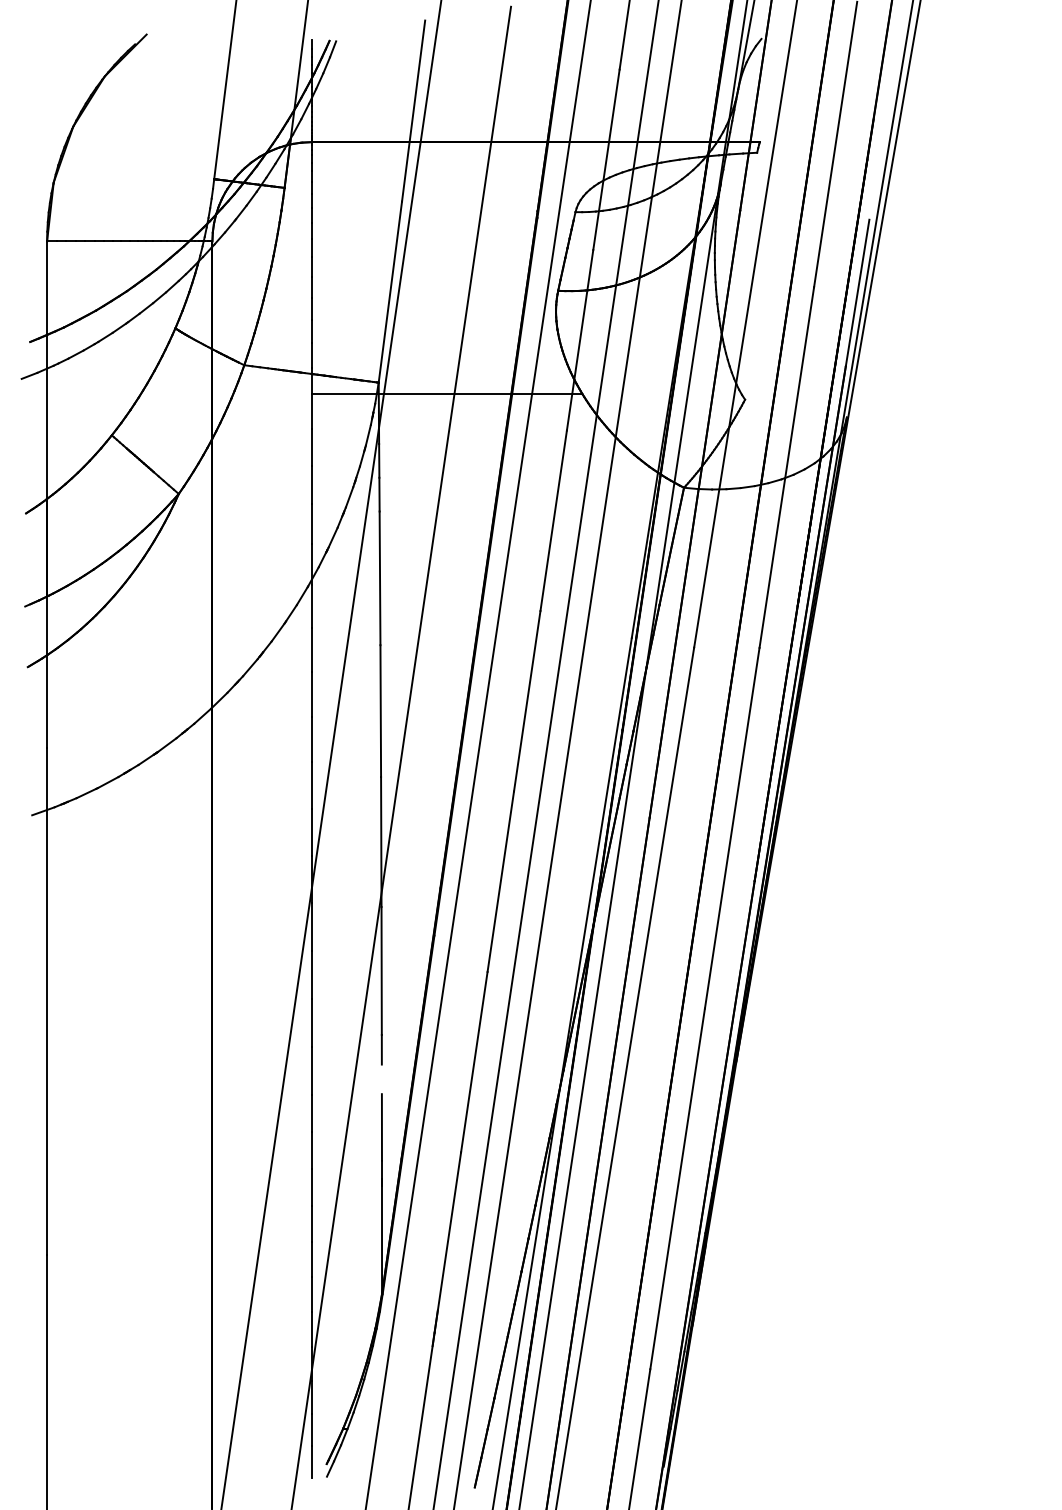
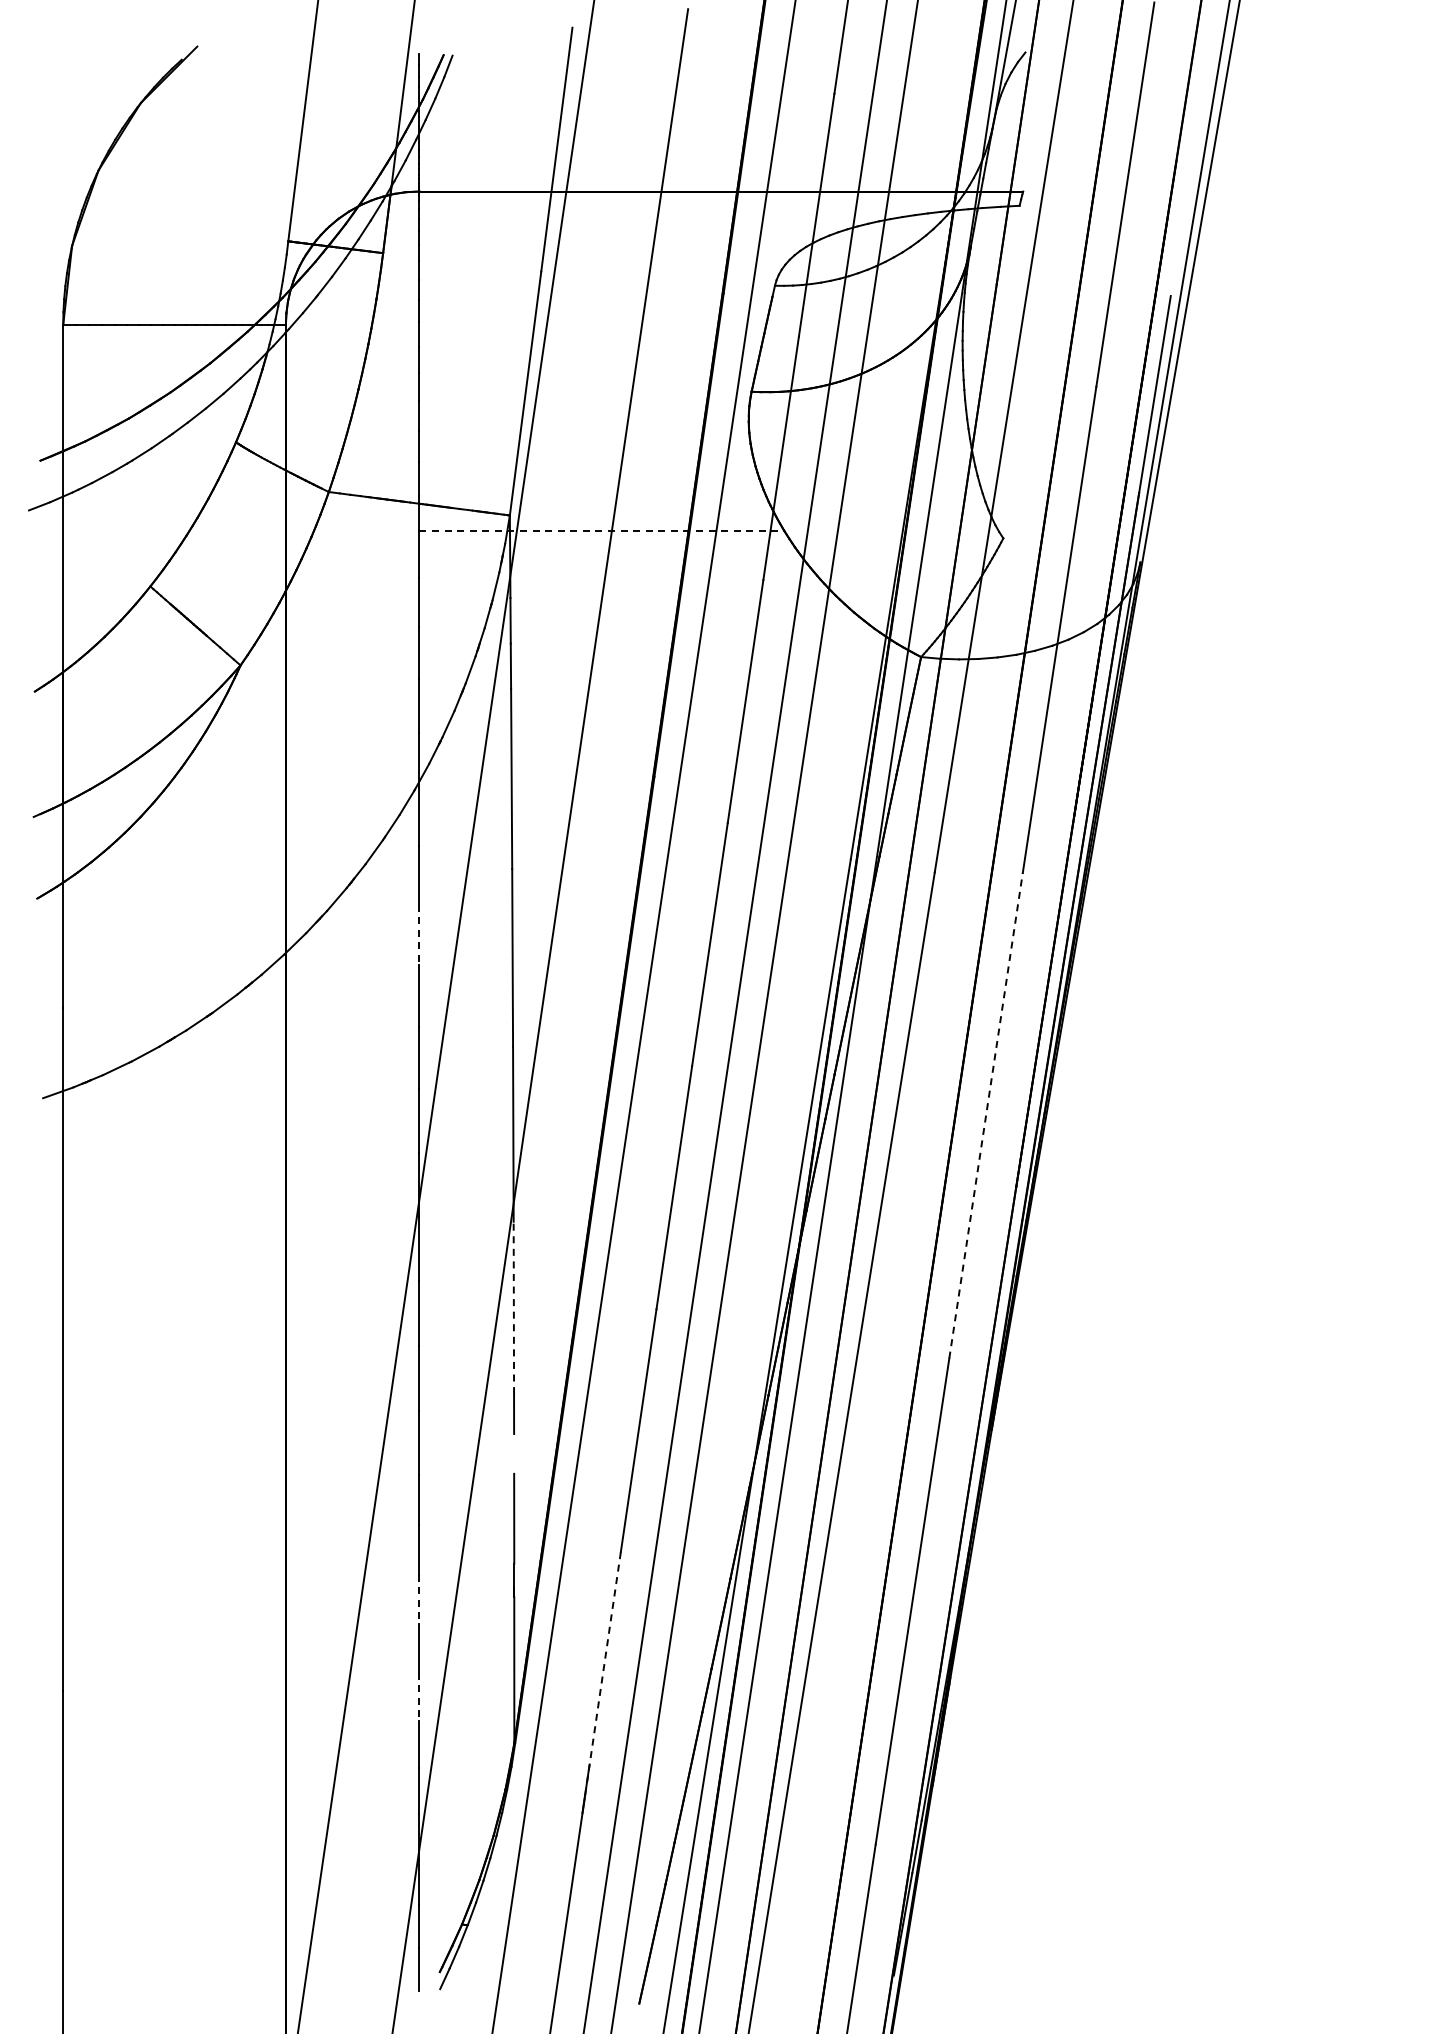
line: (447, 393) -> (602, 530), solid -> dashed
line: (311, 694) -> (419, 935), solid -> dashed
line: (732, 828) -> (986, 1115), solid -> dashed
line: (381, 970) -> (513, 1307), solid -> dashed
line: (311, 1187) -> (419, 1599), solid -> dashed
line: (447, 1242) -> (602, 1673), solid -> dashed
line: (311, 1260) -> (419, 1697), solid -> dashed

